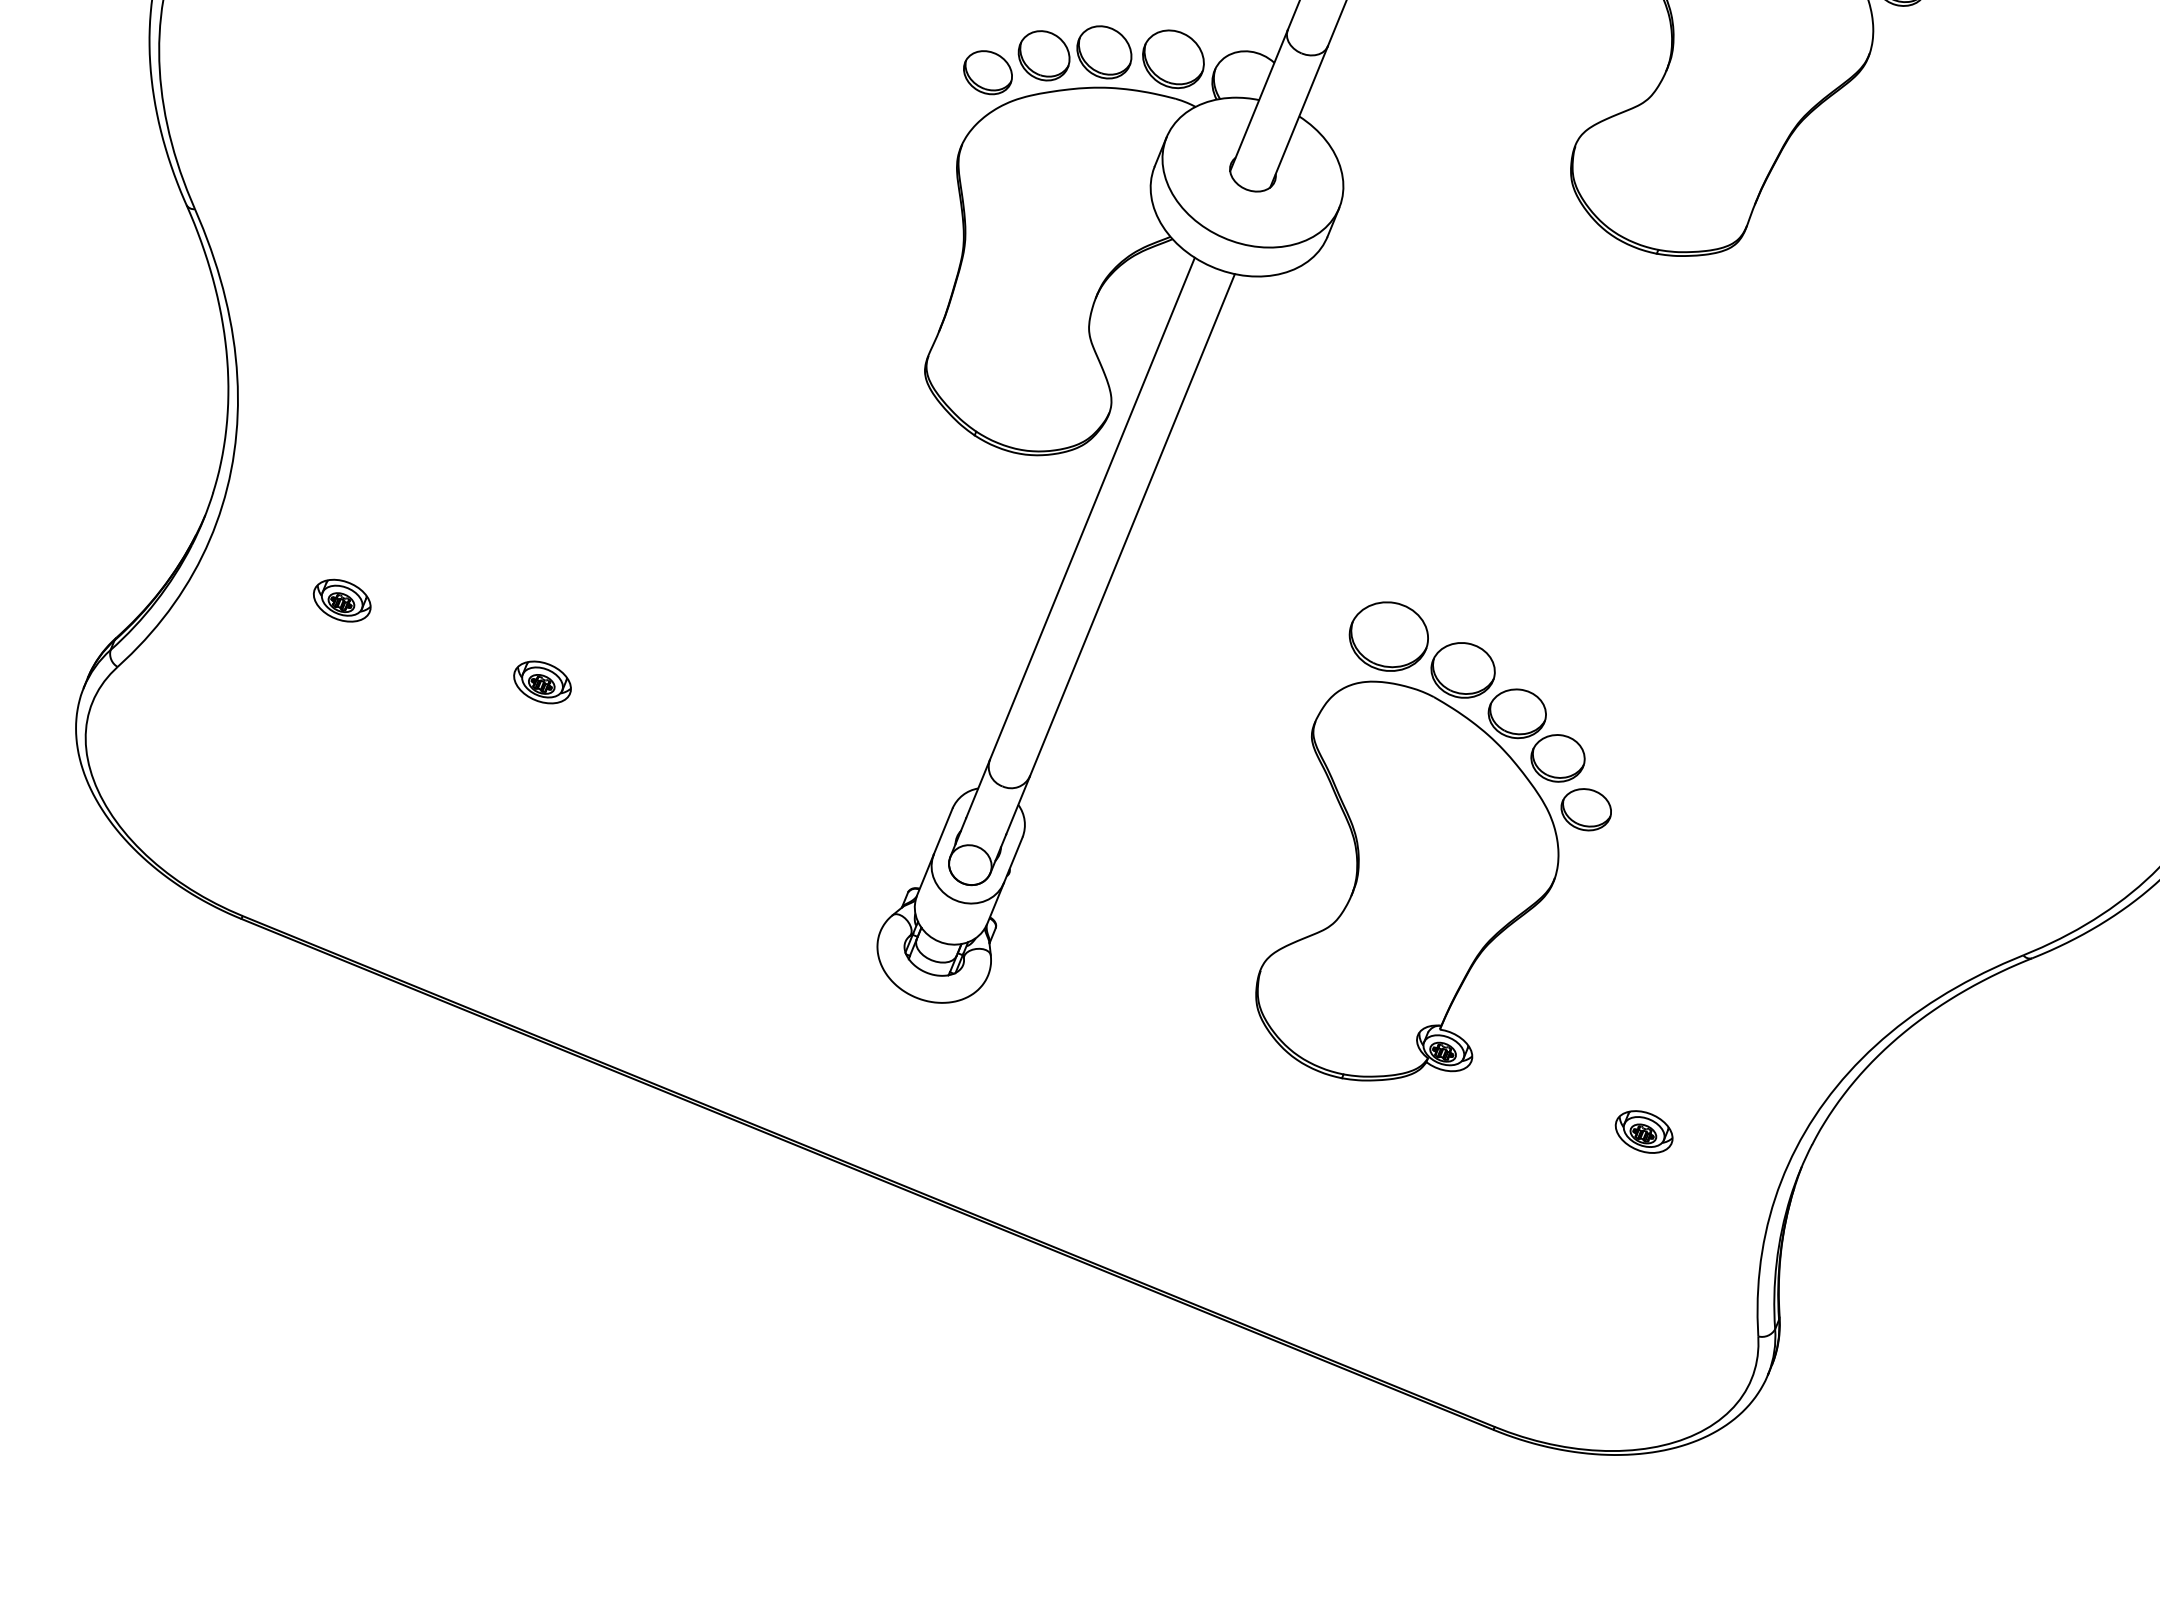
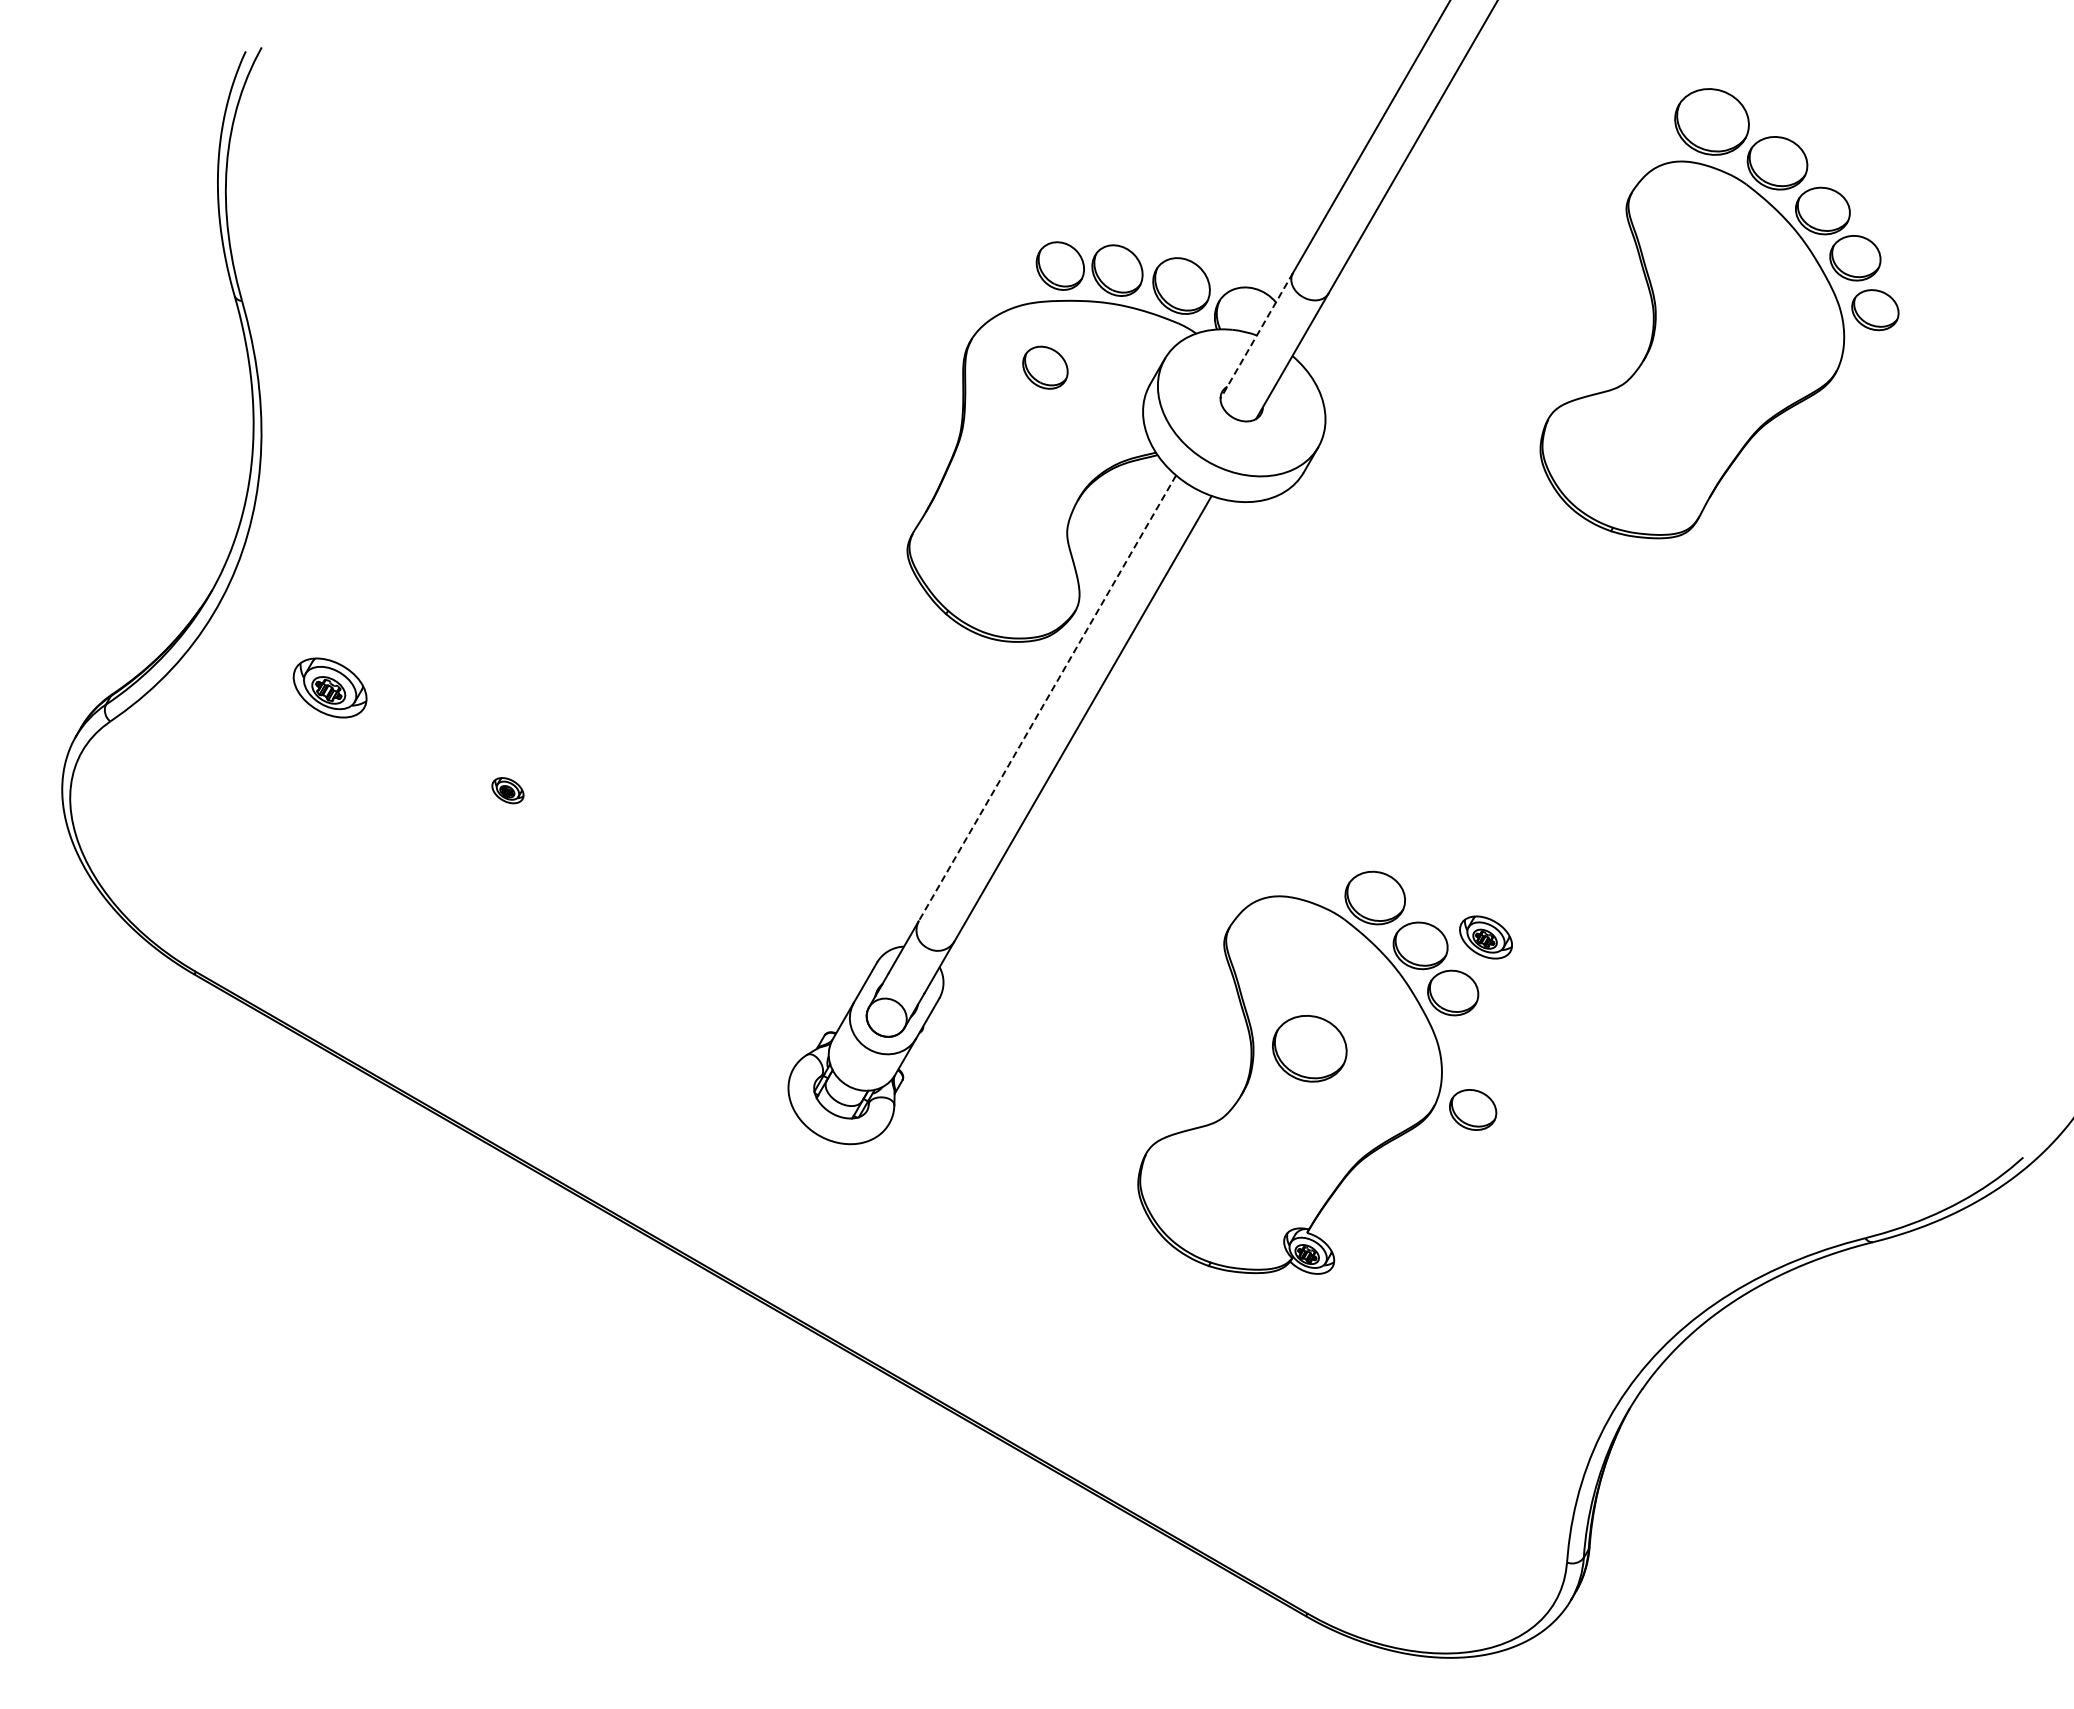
part: (988, 72) -> (1045, 367), moved
line: (1258, 101) -> (1256, 336), solid -> dashed
line: (1092, 508) -> (1047, 698), solid -> dashed
part: (341, 601) -> (329, 688), size x1.4
part: (1388, 636) -> (1309, 1048), moved
part: (542, 682) -> (507, 790), size x0.6
part: (1586, 809) -> (1473, 1109), moved
part: (1643, 1132) -> (1485, 937), moved

